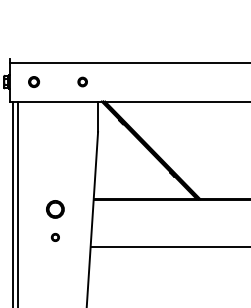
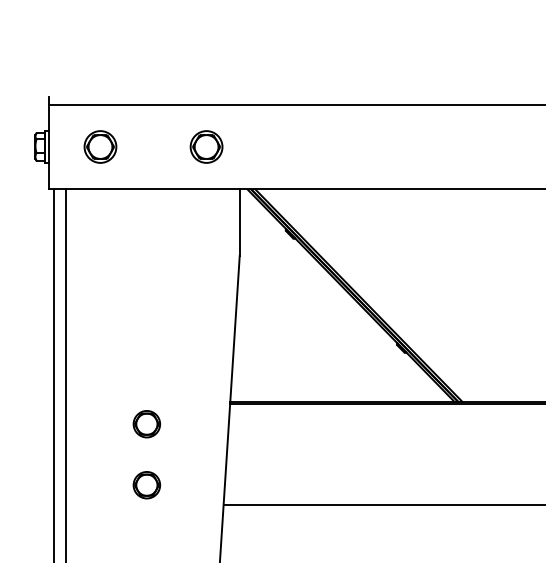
part: (33, 81) -> (99, 145), size x1.43
part: (82, 81) -> (205, 145), size x1.67
circle: (55, 209) -> (147, 424), size x0.71
circle: (55, 237) -> (147, 485), size x1.67

